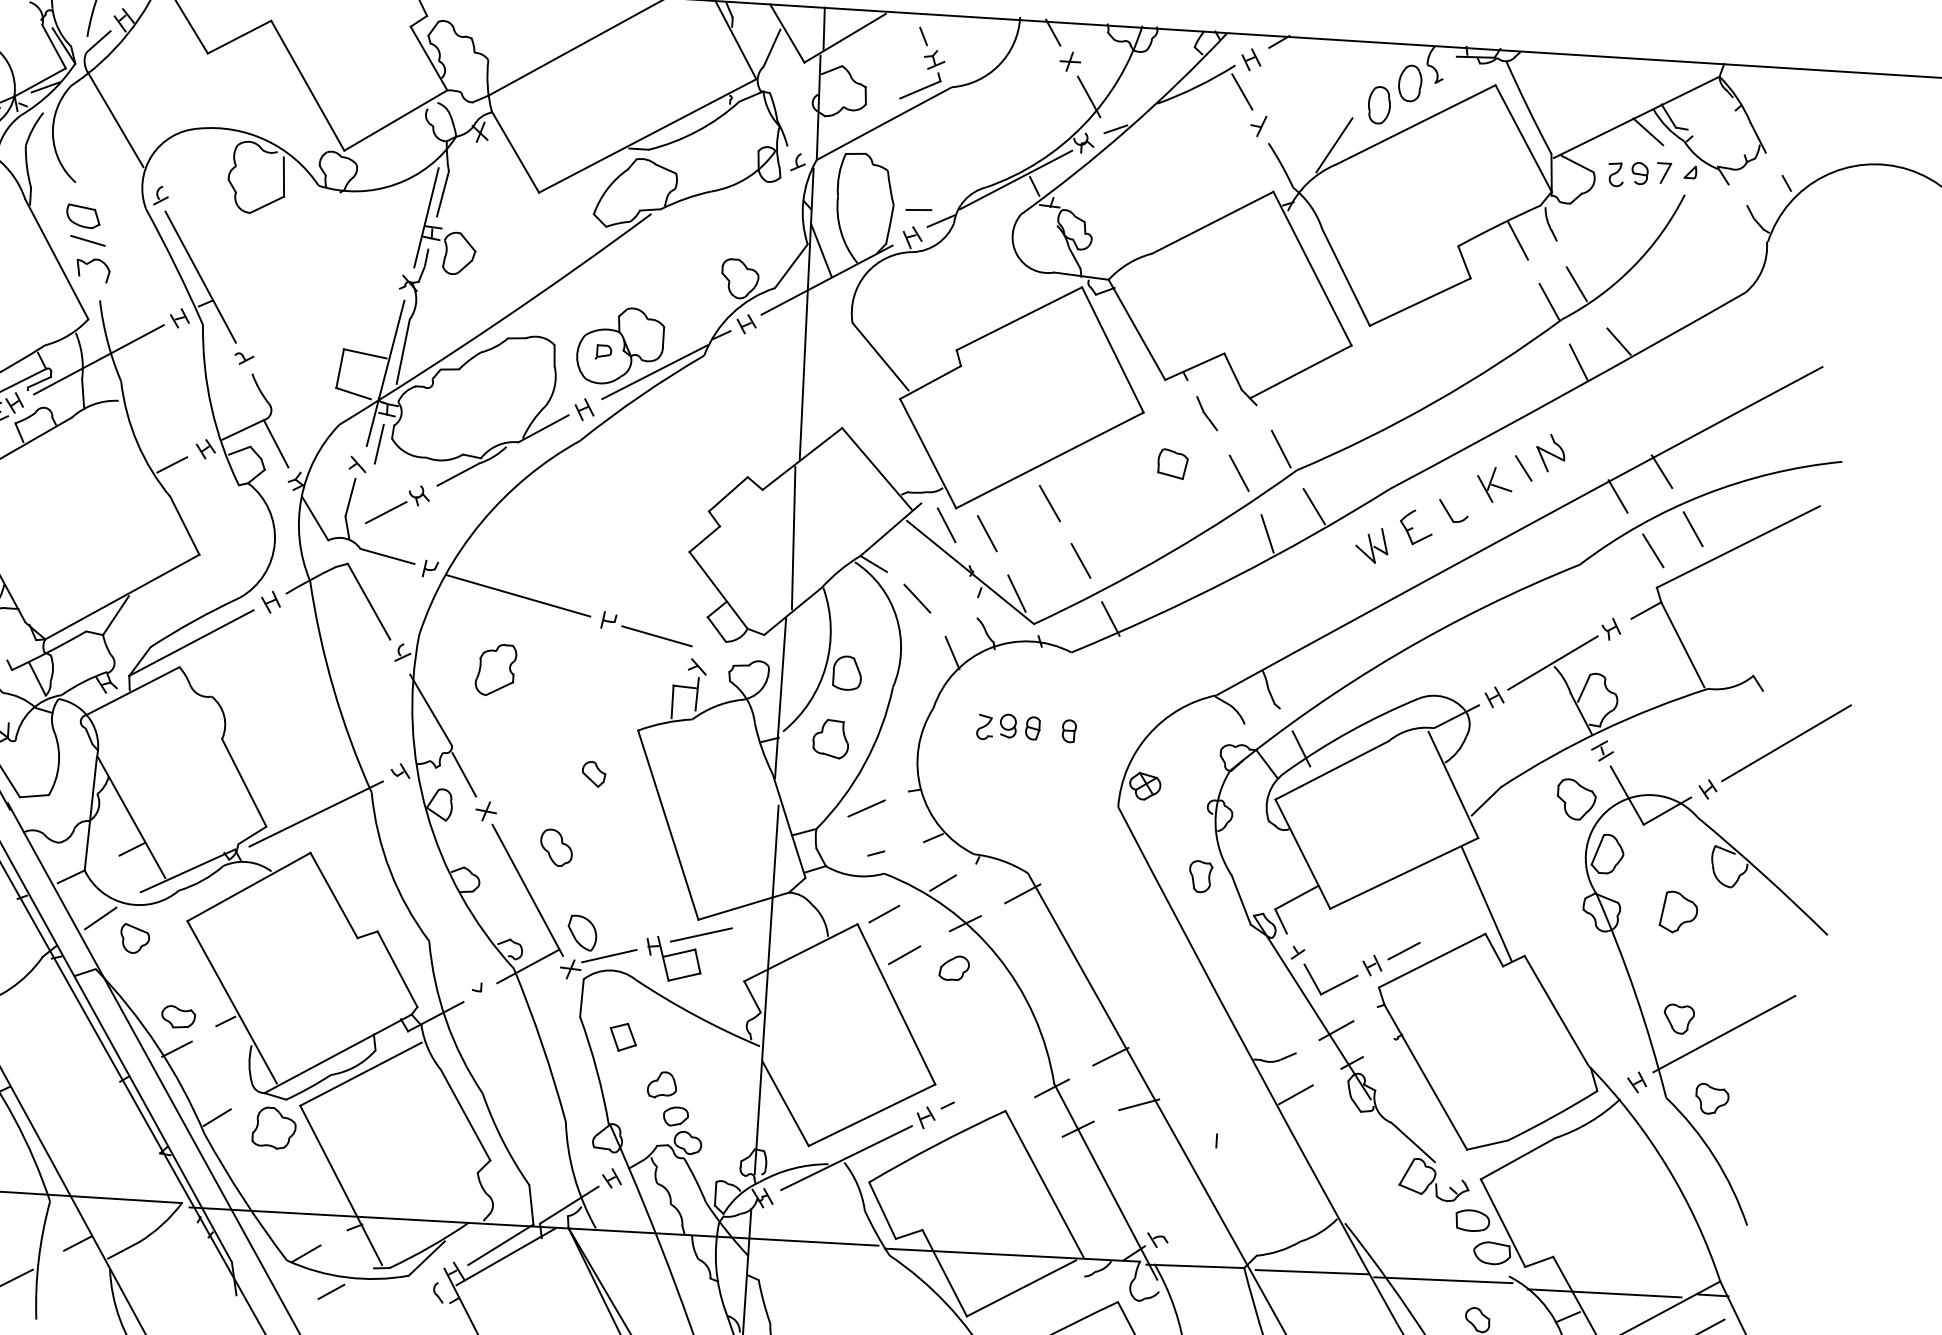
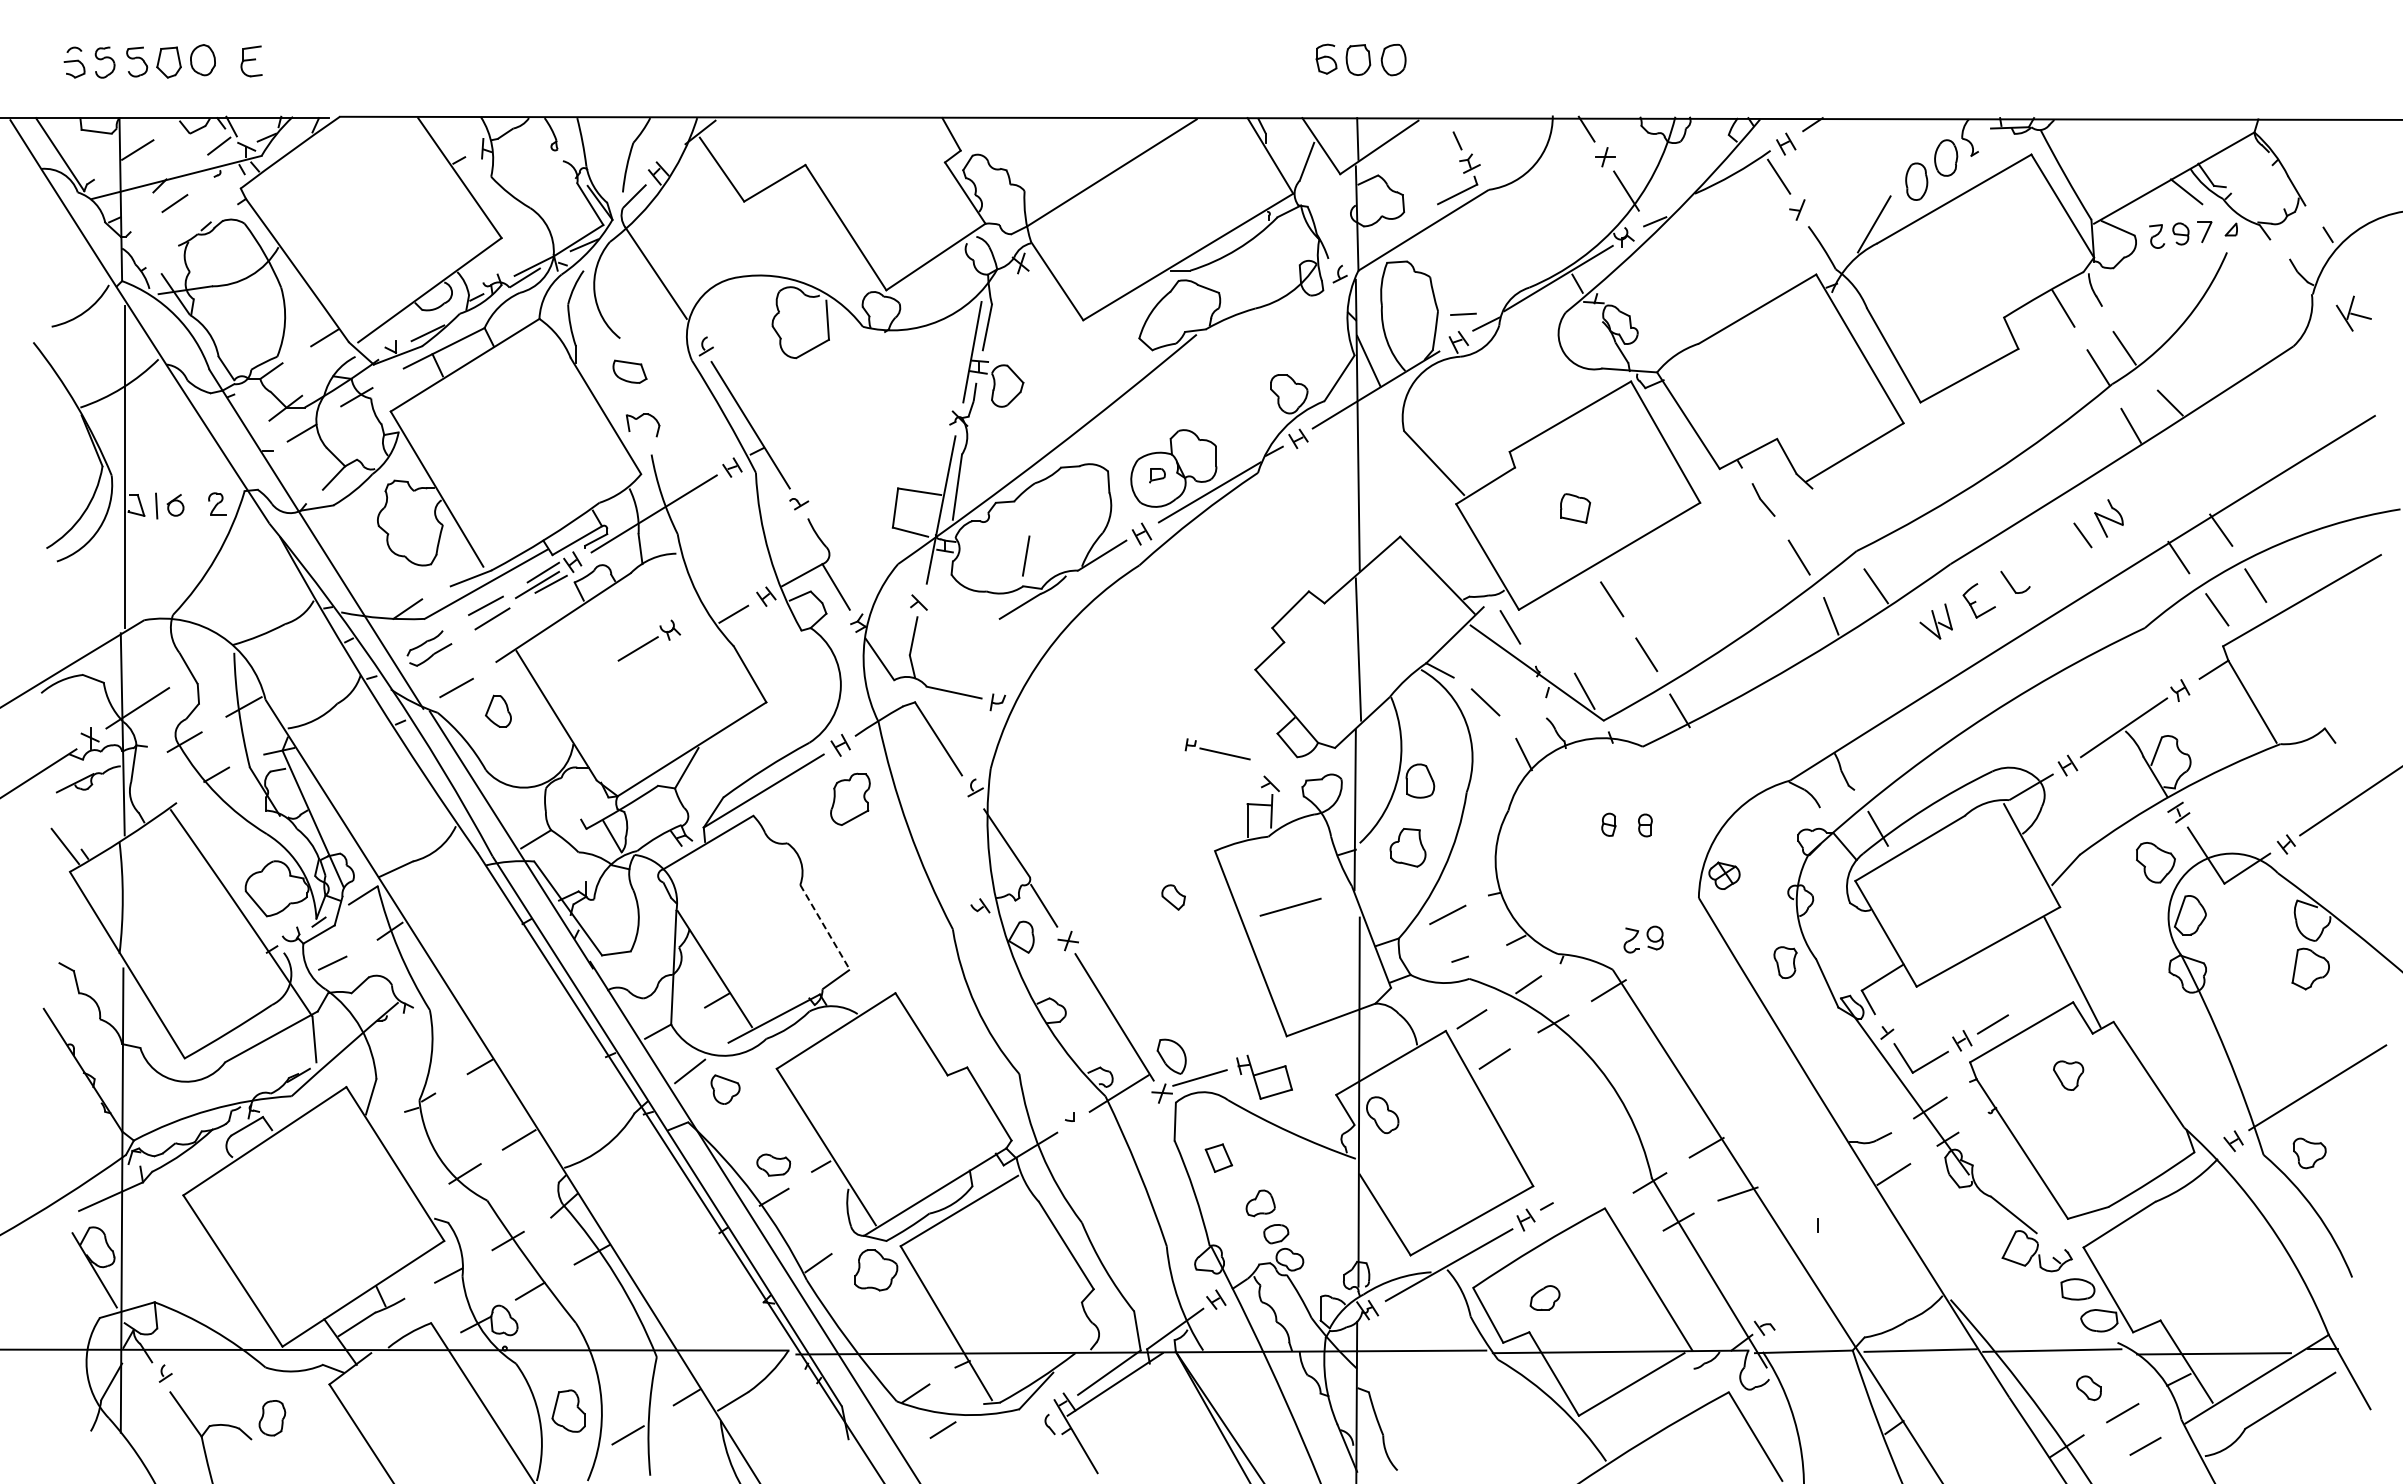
line: (87, 240) -> (635, 395), removed
line: (379, 443) -> (1026, 555), moved
line: (1281, 448) -> (1839, 530), removed
part: (1172, 464) -> (1575, 508), moved
part: (1494, 484) -> (2353, 313), moved
part: (397, 504) -> (649, 640), moved
line: (987, 533) -> (1551, 633), removed
line: (518, 595) -> (1087, 723), removed
part: (646, 629) -> (1217, 749), size x0.7
part: (496, 669) -> (850, 798), moved
part: (996, 726) -> (1643, 939), moved
line: (244, 783) -> (825, 927), solid -> dashed
line: (315, 813) -> (898, 953), removed
part: (556, 848) -> (1382, 1115), moved
part: (1678, 911) -> (2310, 968), moved
line: (701, 934) -> (1290, 906), moved
part: (953, 967) -> (1544, 1297), moved
part: (1678, 1019) -> (2068, 1075), moved

